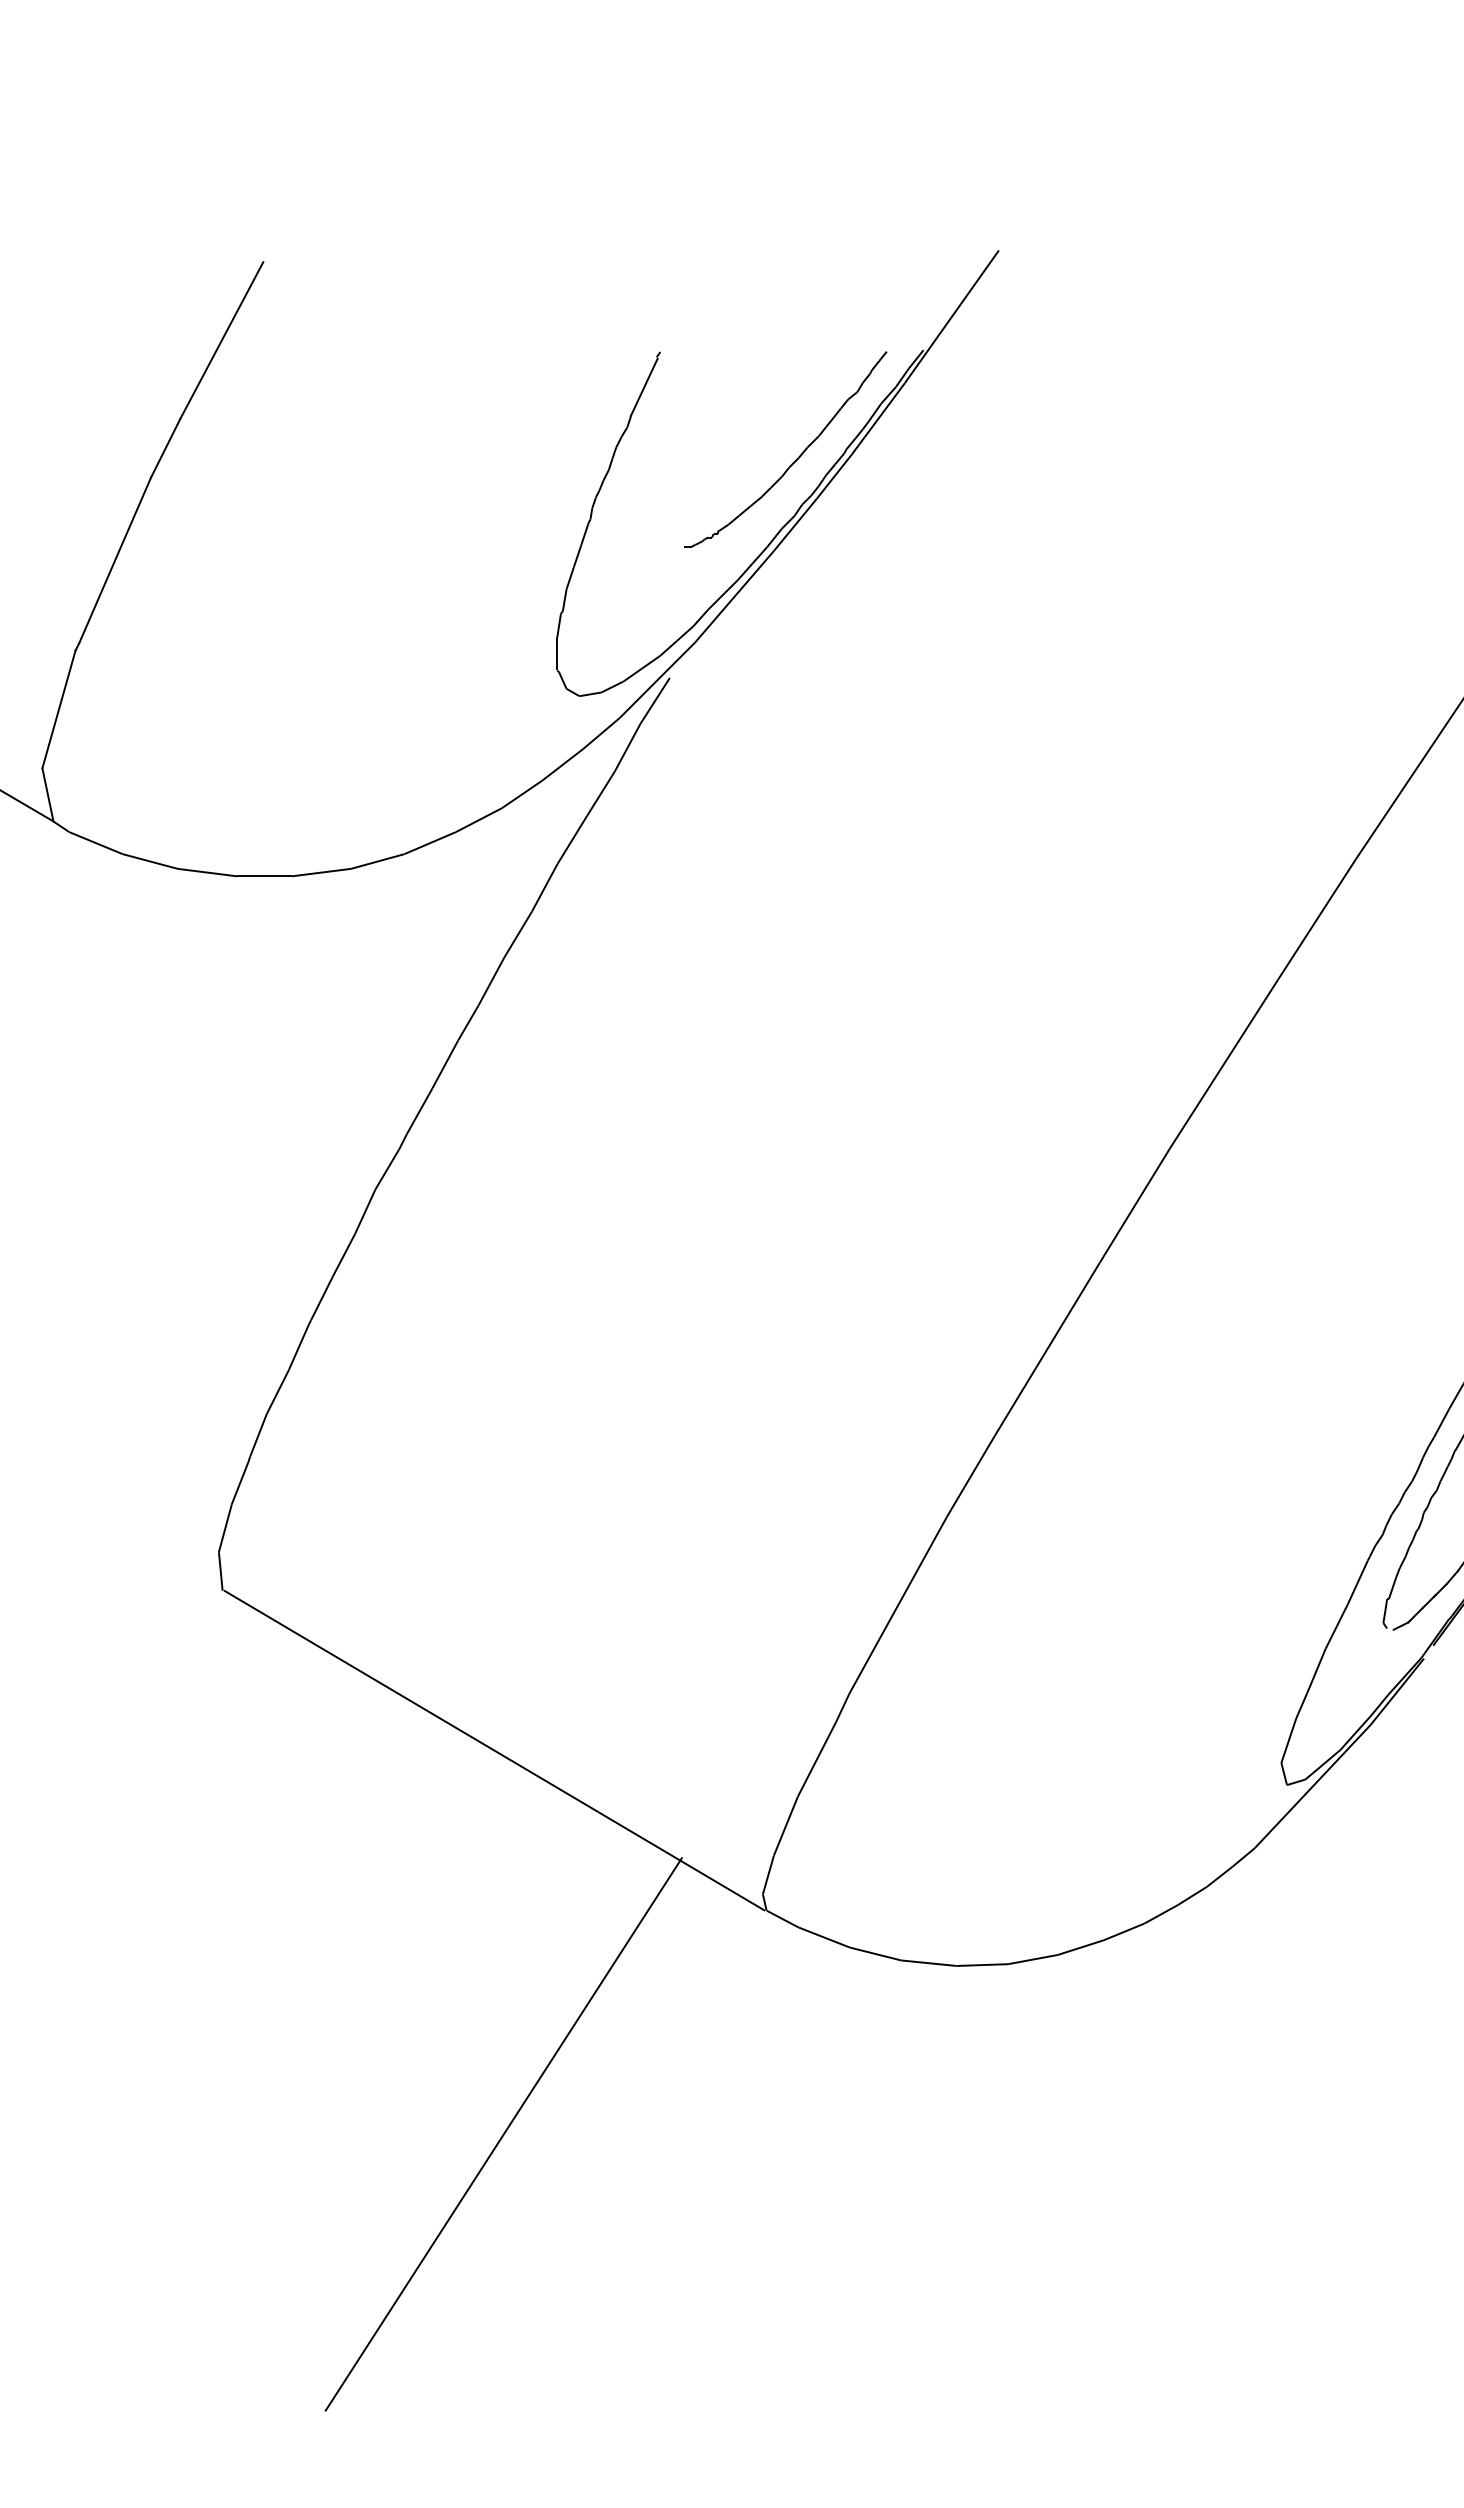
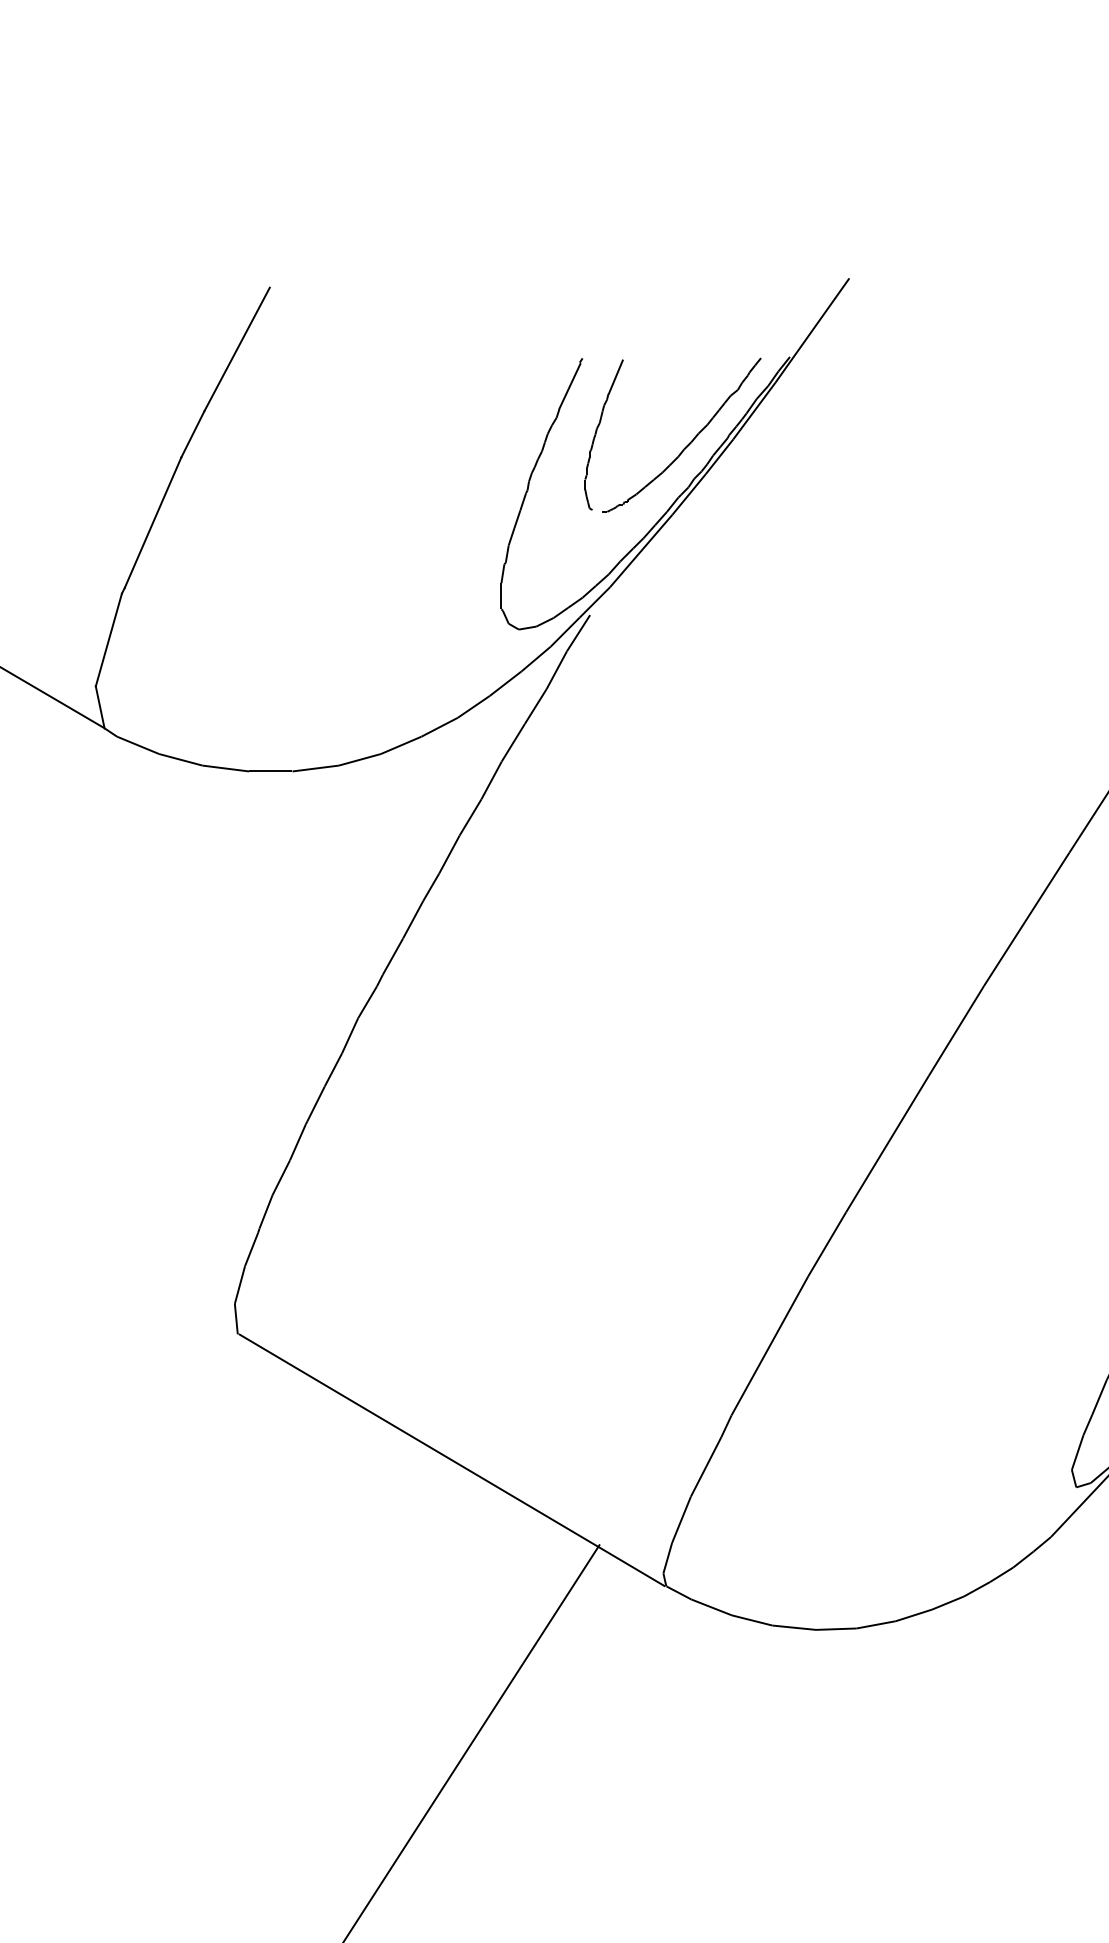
part: (678, 446) -> (596, 432), added

